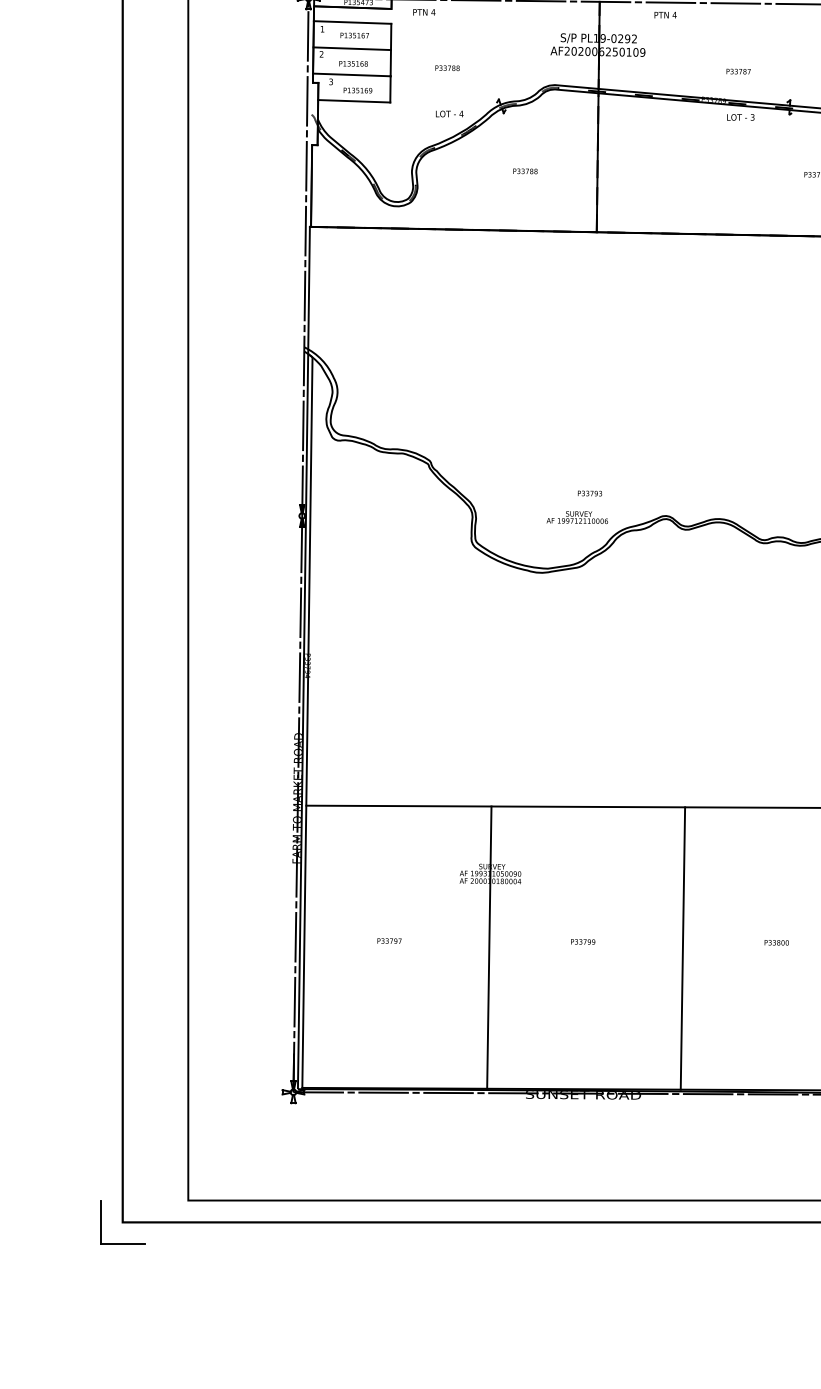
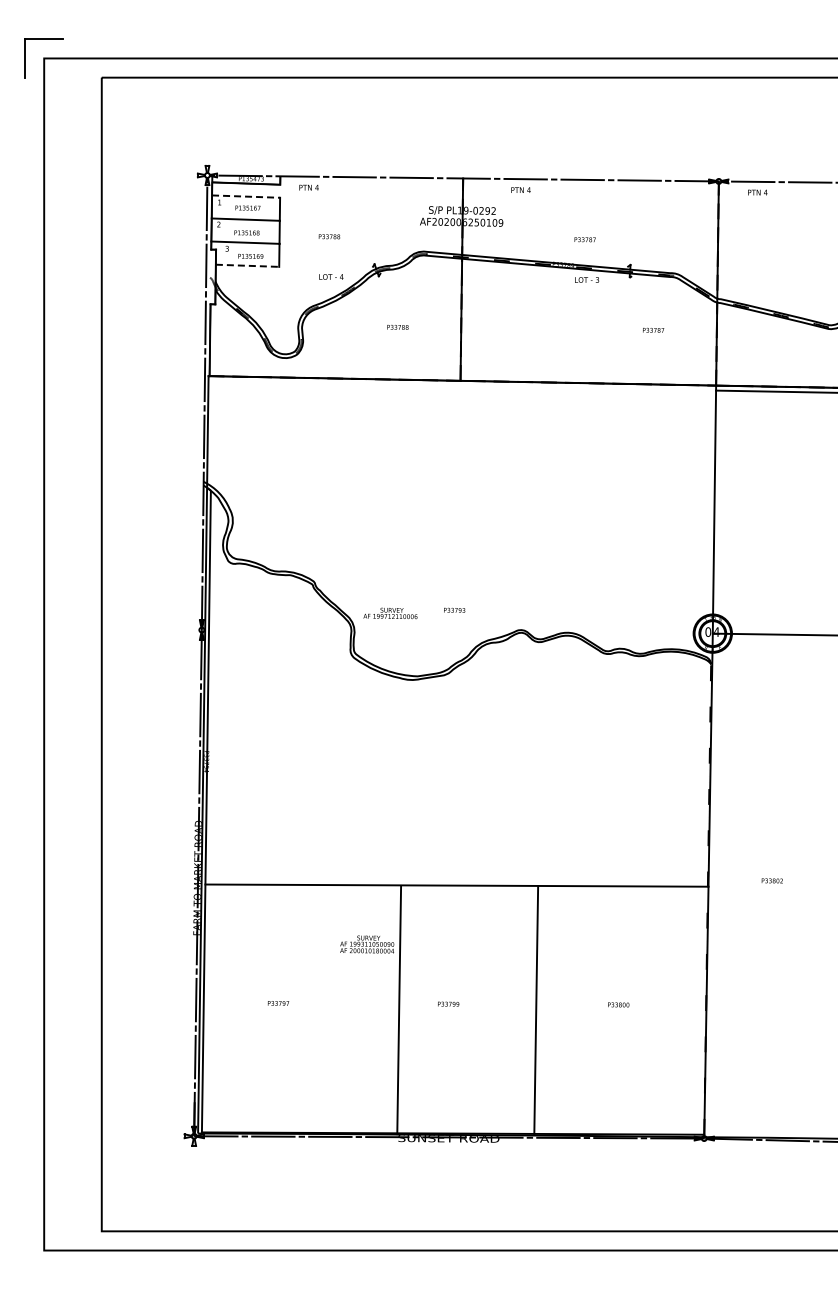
line: (353, 22) -> (246, 196), solid -> dashed
line: (354, 100) -> (247, 265), solid -> dashed
text: (577, 517) -> (390, 613), moved
line: (489, 947) -> (399, 1010), moved
part: (101, 1222) -> (25, 1250), removed

